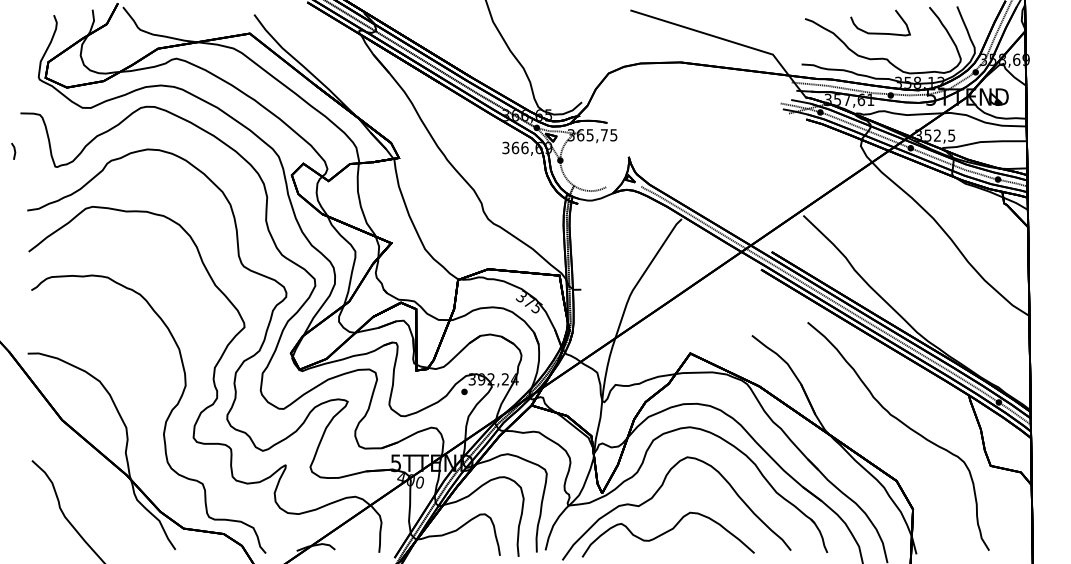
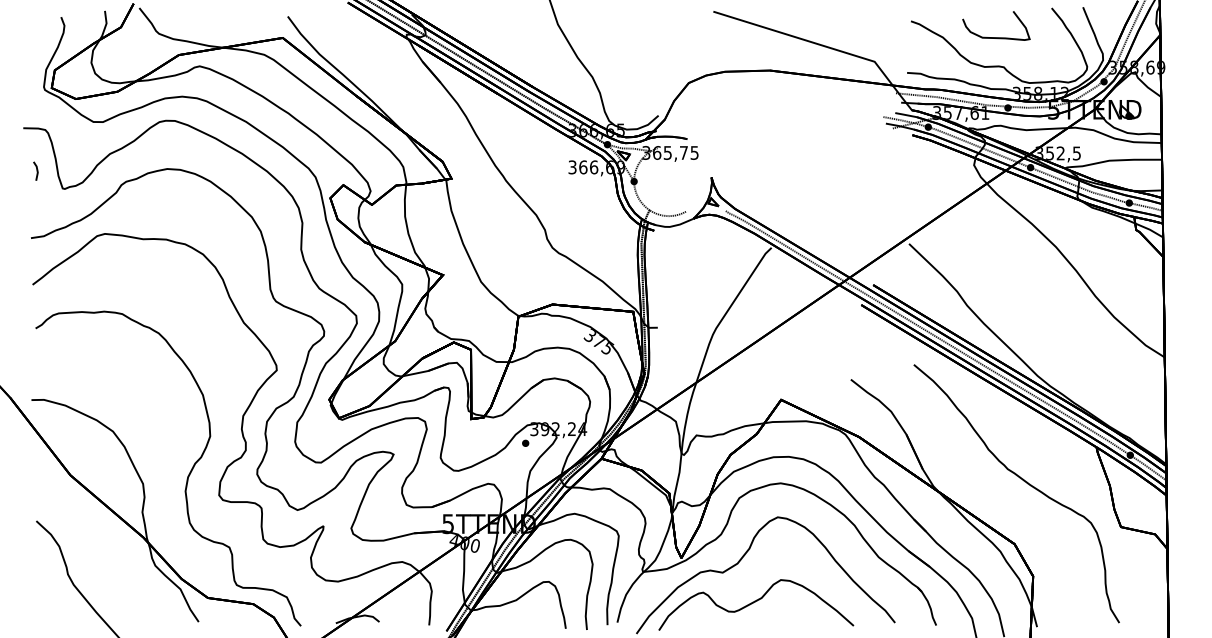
line: (13, 149) -> (35, 169), moved

